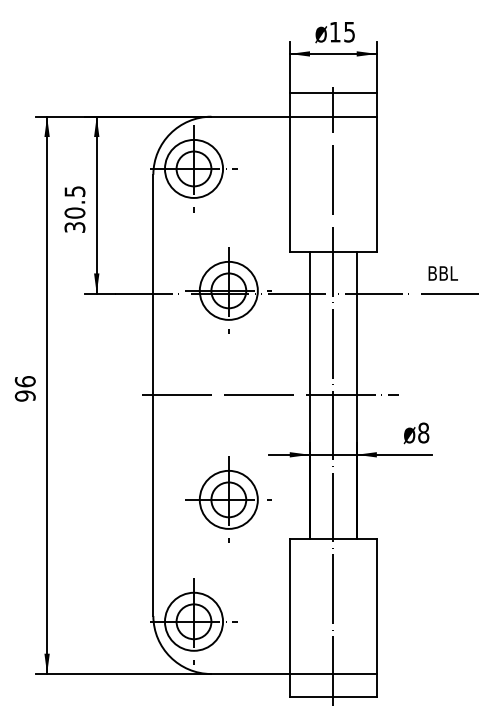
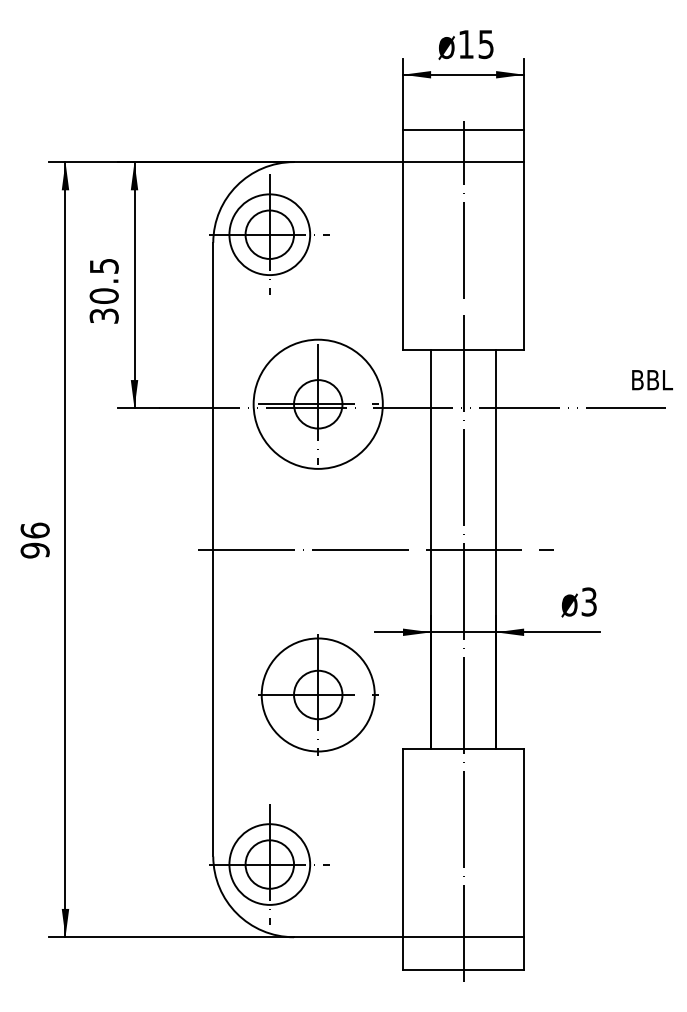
text: (443, 273) -> (652, 380), moved
circle: (228, 290) -> (317, 403), size x1.6
text: (423, 432) -> (589, 601), 8 -> 3
circle: (228, 499) -> (317, 694), size x1.4

